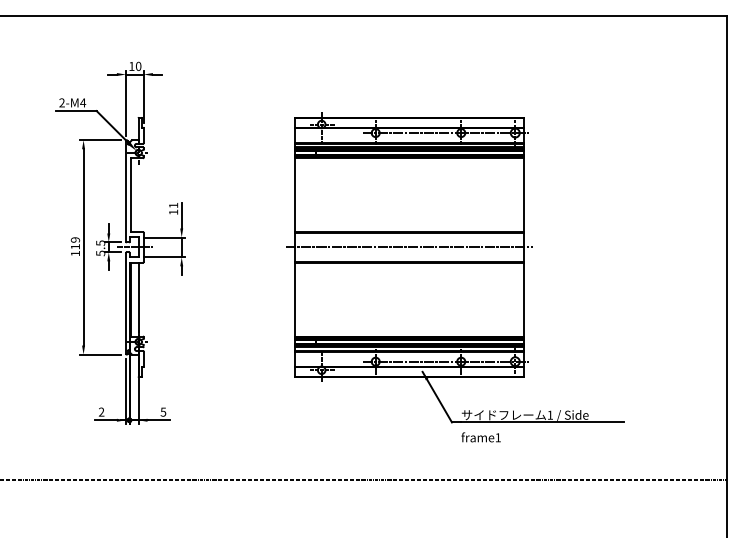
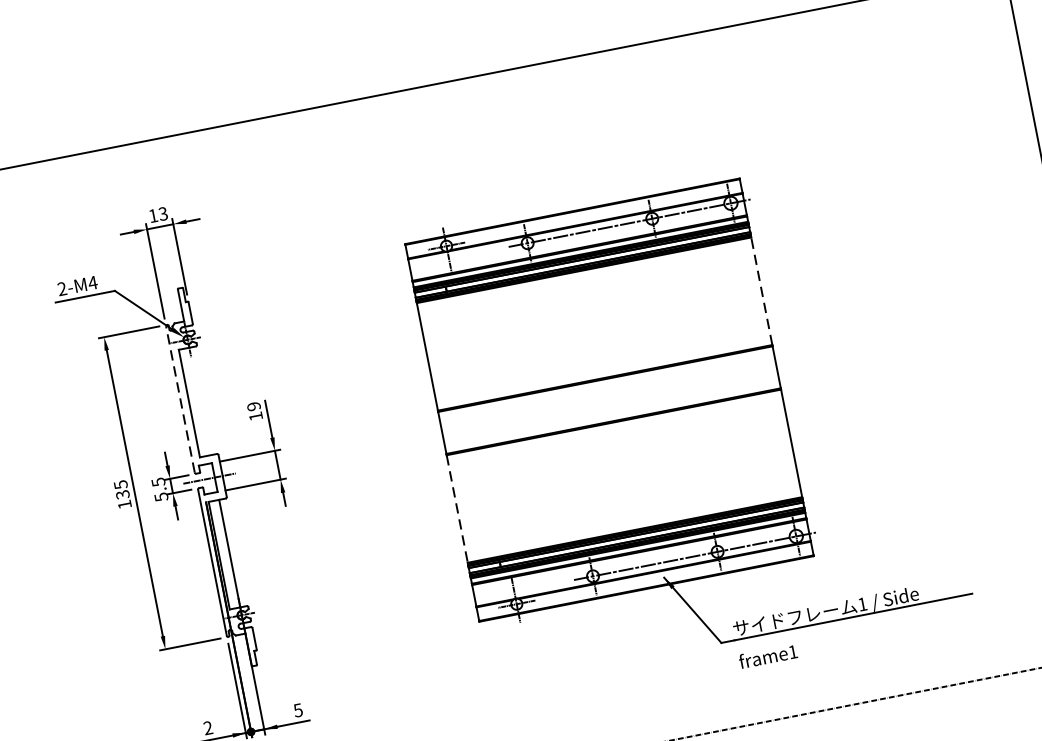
text: (138, 66) -> (163, 214), 10 -> 13
line: (125, 190) -> (179, 398), solid -> dashed
line: (524, 195) -> (762, 291), solid -> dashed
text: (173, 205) -> (253, 406), 11 -> 19
text: (75, 243) -> (121, 489), 119 -> 135
line: (409, 247) -> (609, 400), removed
line: (294, 299) -> (456, 508), solid -> dashed

